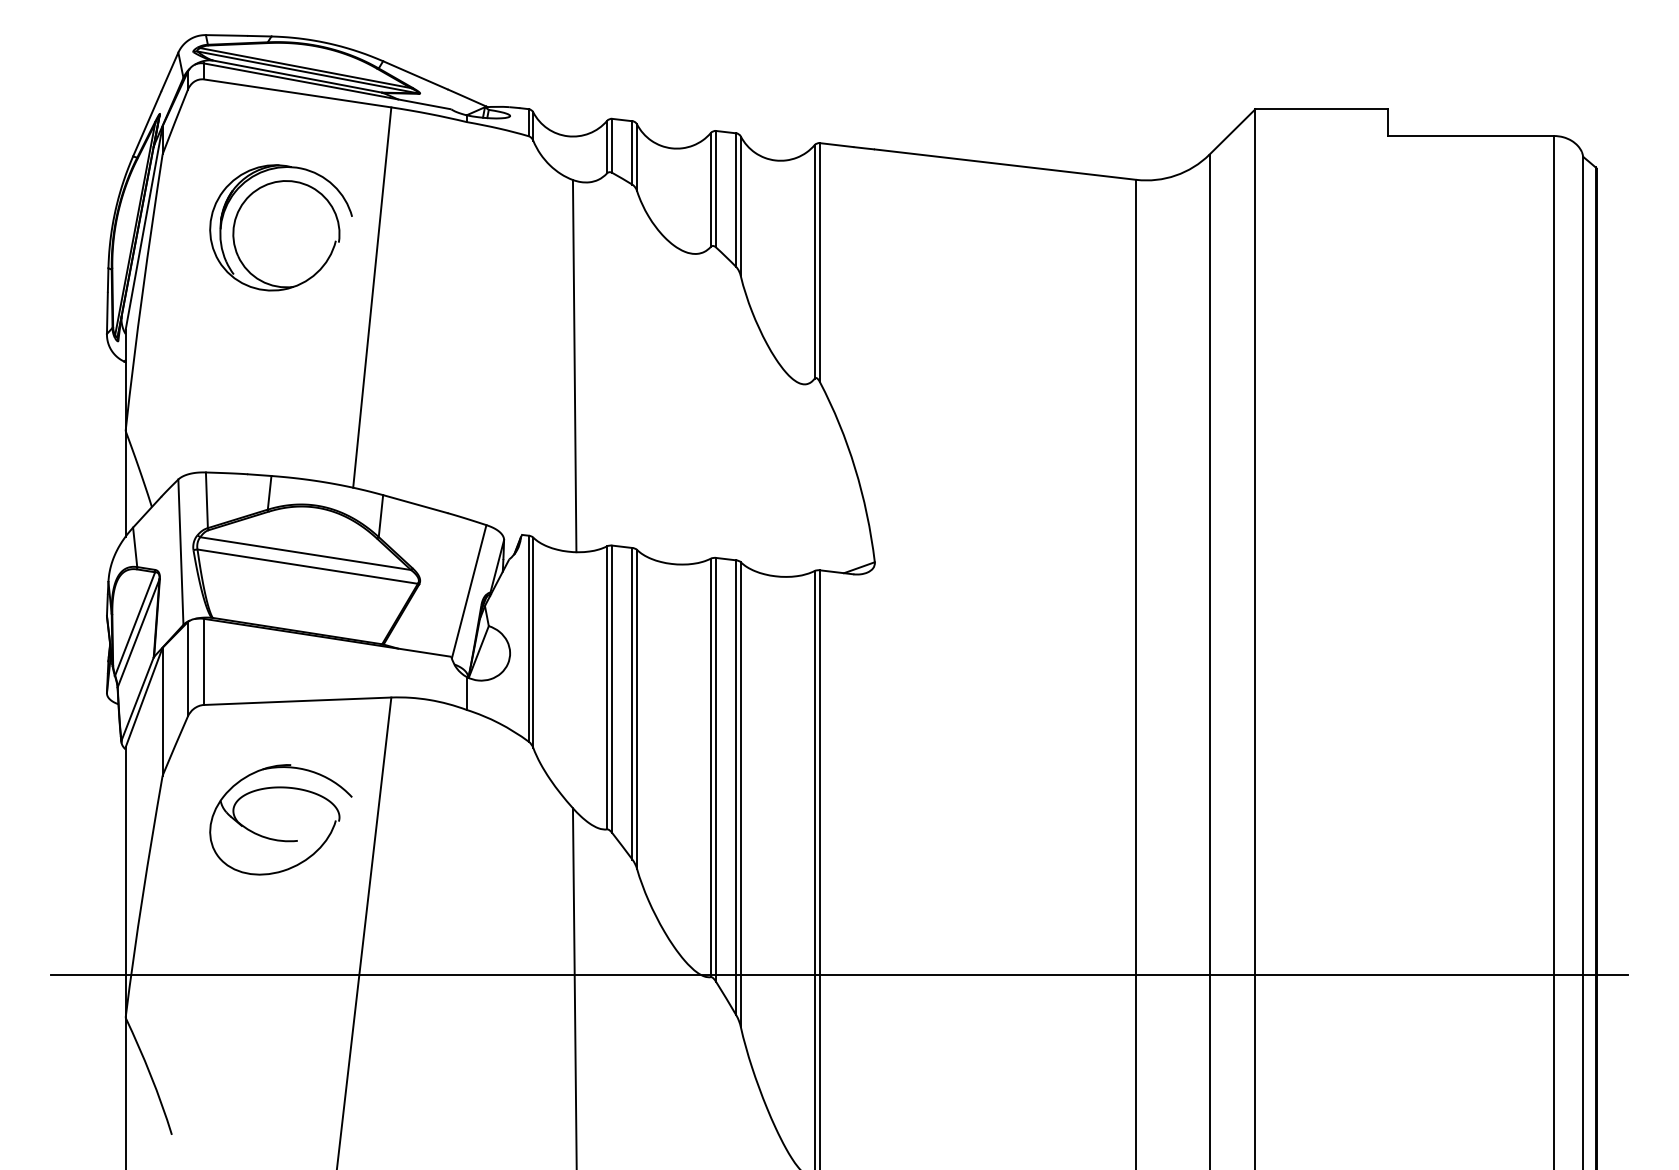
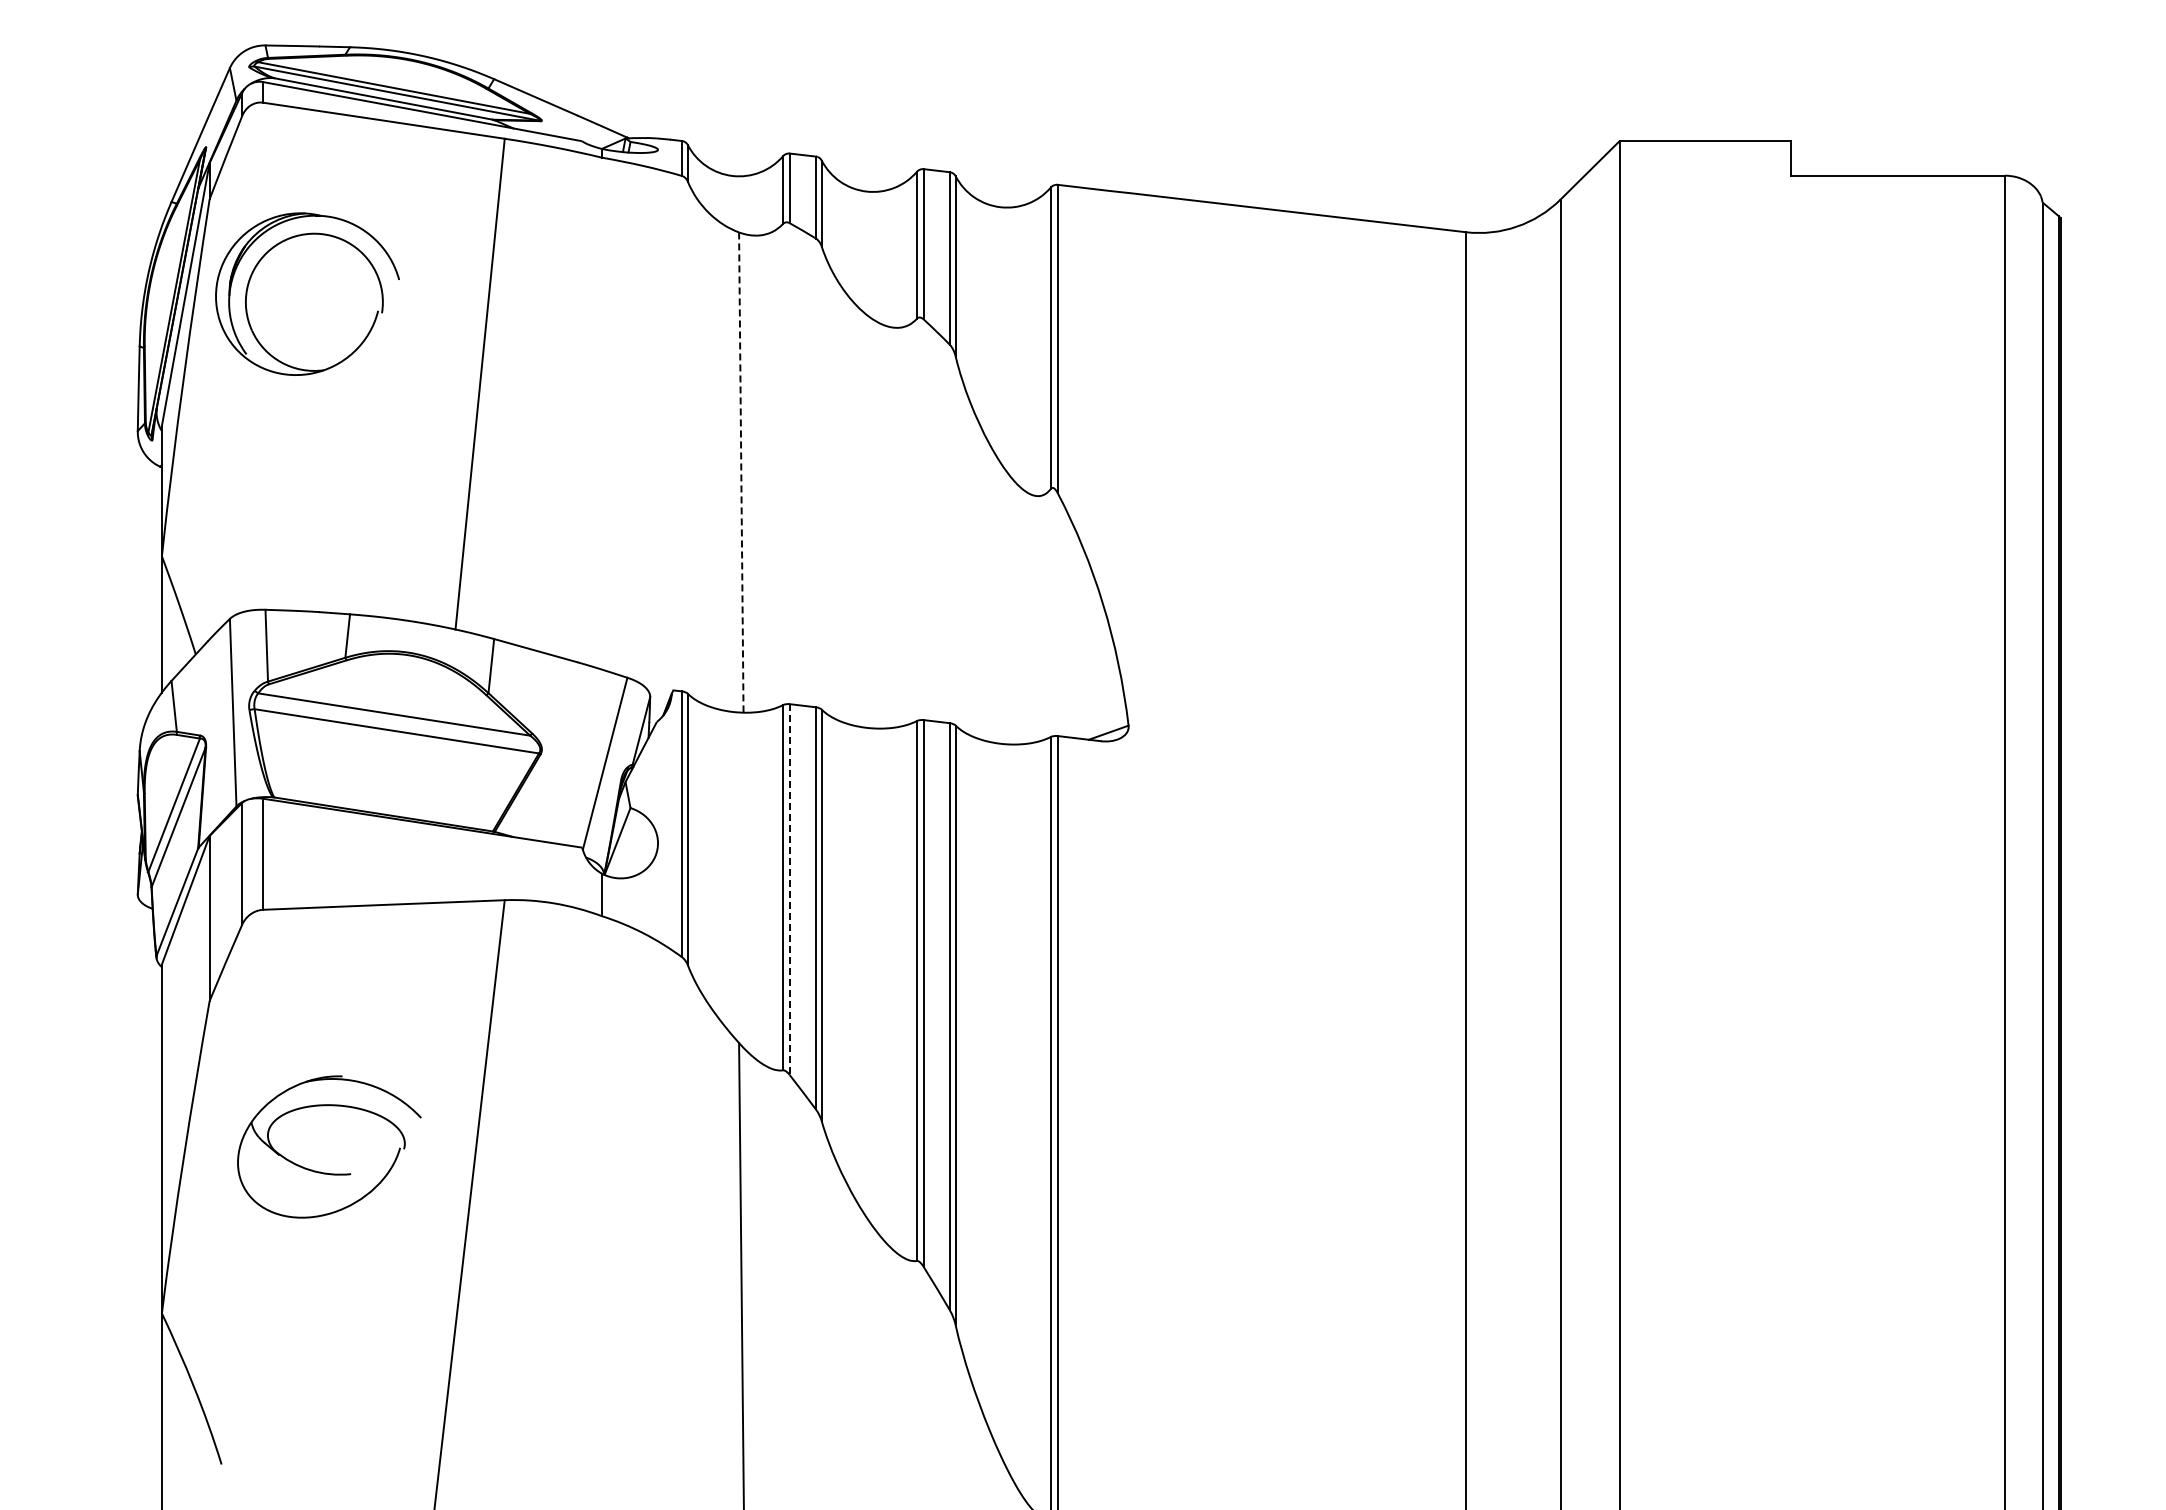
part: (253, 194) -> (271, 250), moved
line: (574, 366) -> (741, 473), solid -> dashed
line: (612, 690) -> (789, 890), solid -> dashed
part: (278, 839) -> (326, 1172), moved
line: (839, 975) -> (1082, 1258), removed

